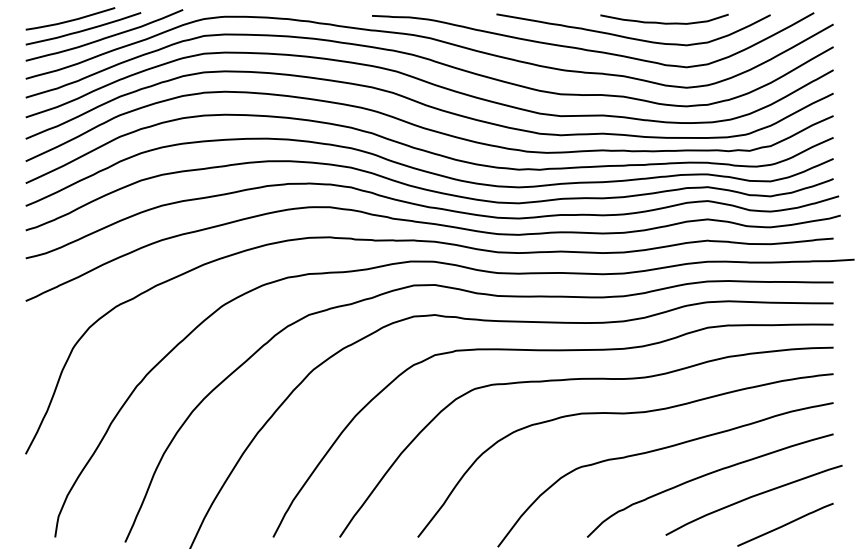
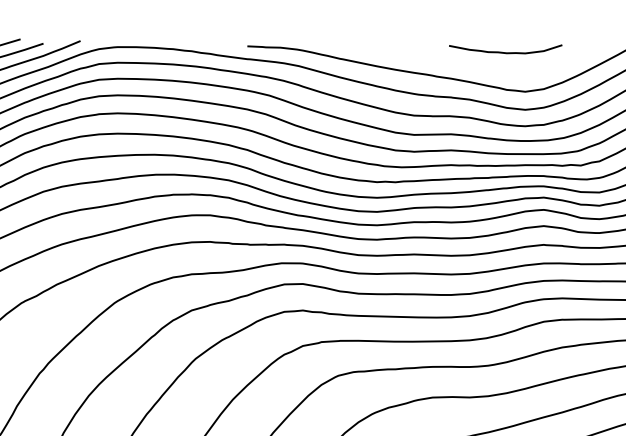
curve: (632, 37) -> (477, 65), removed

